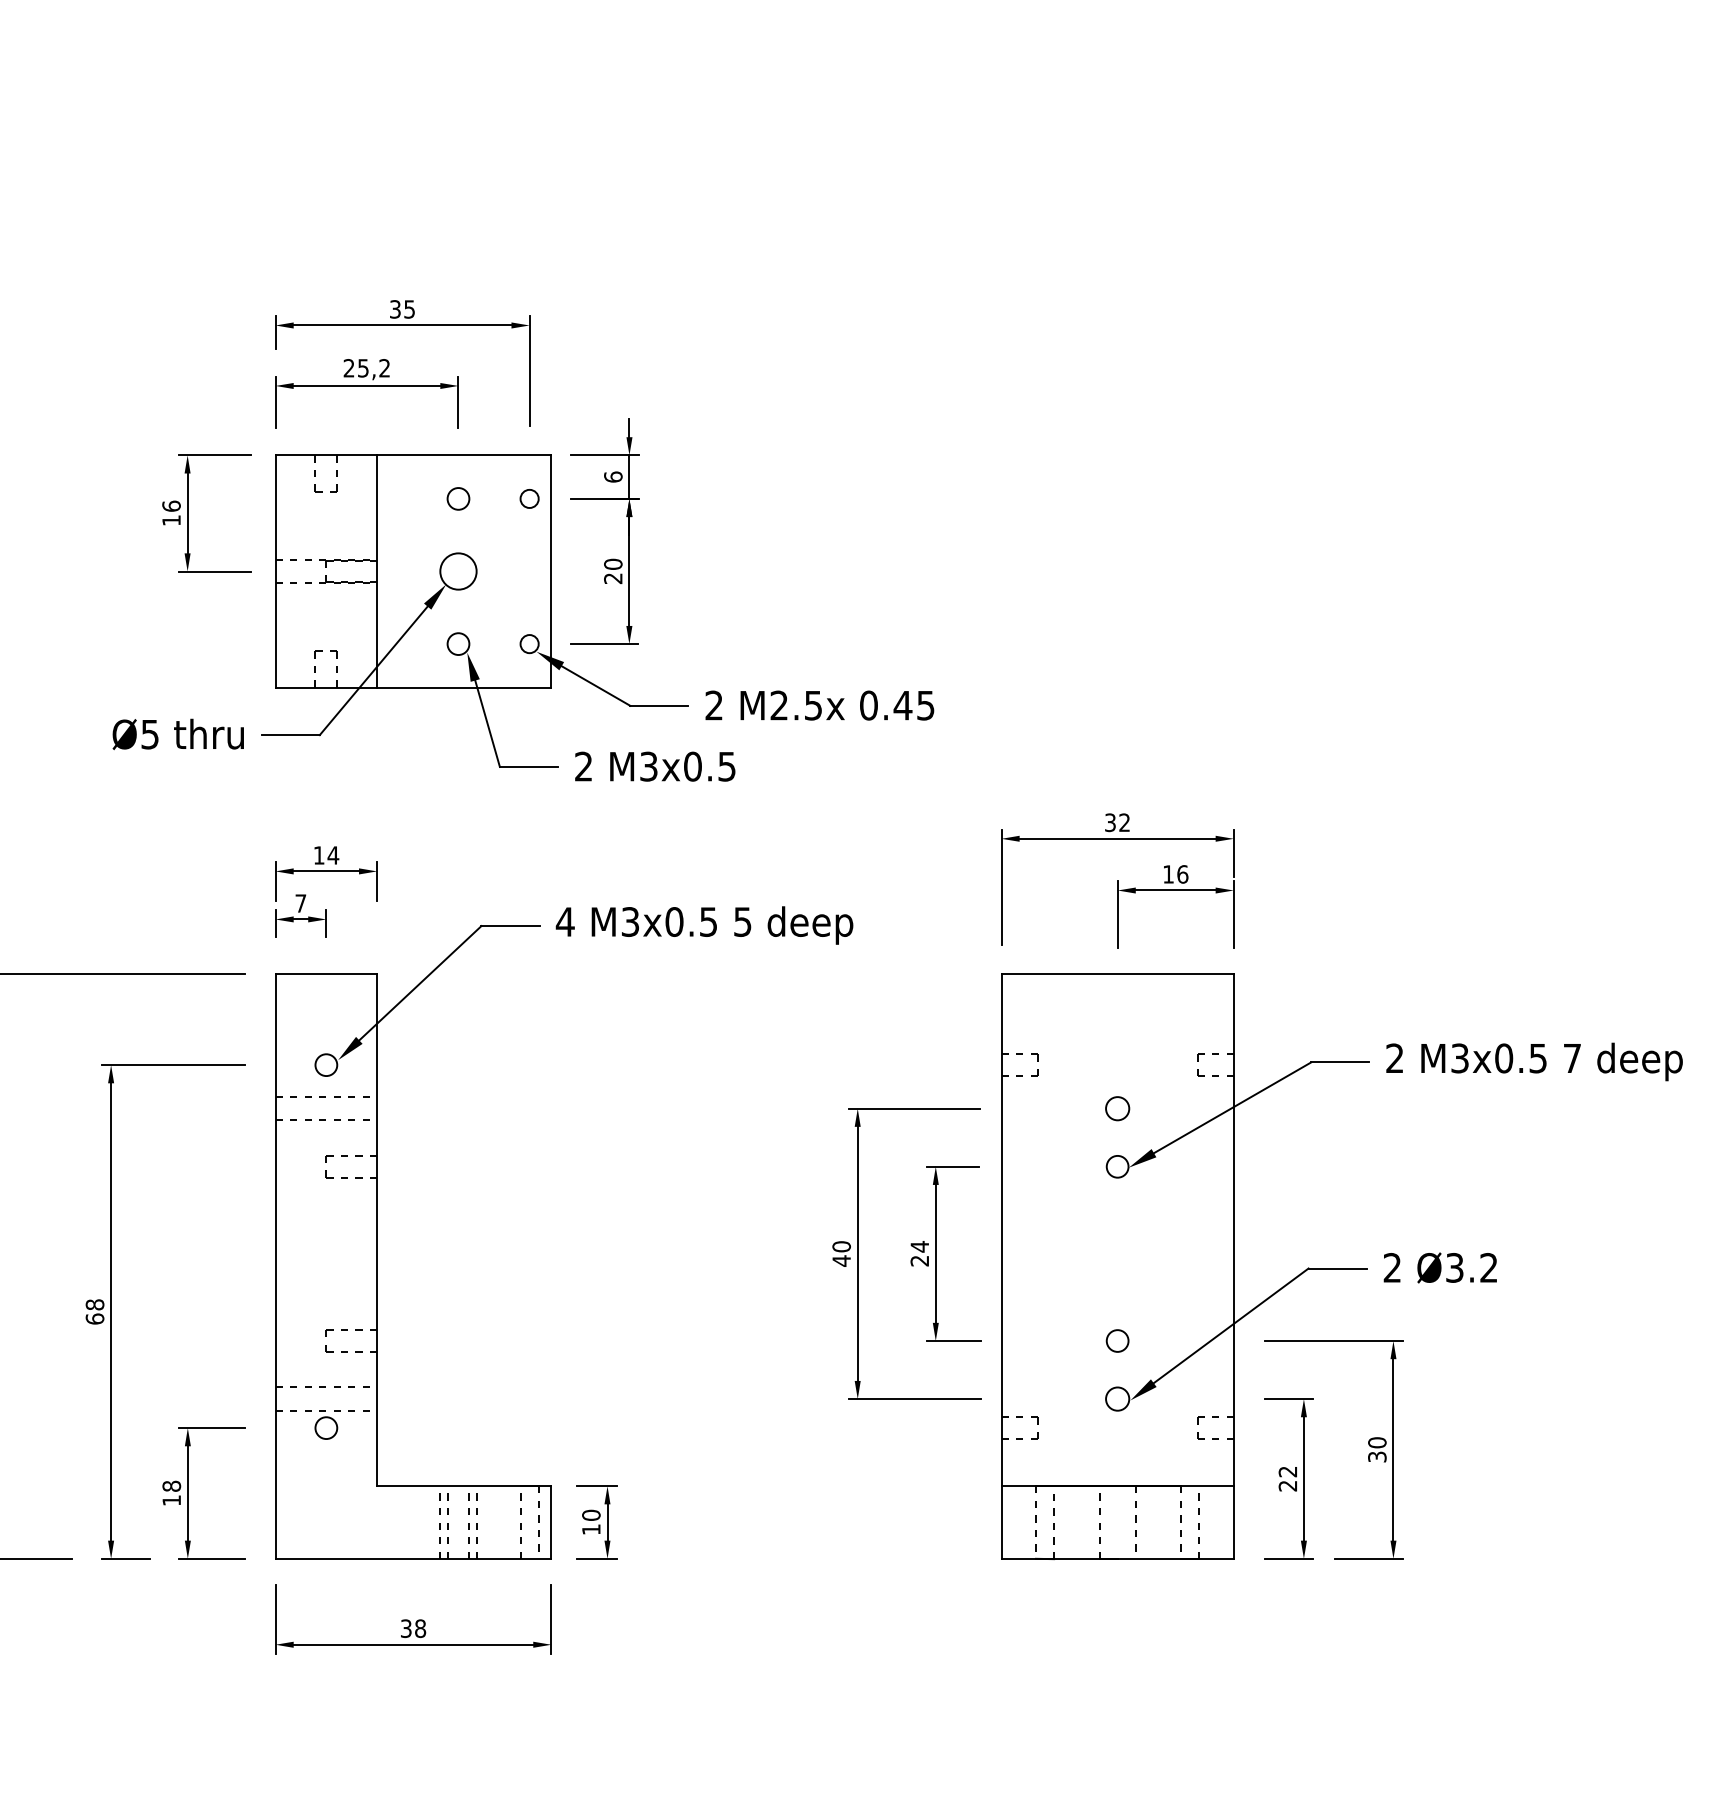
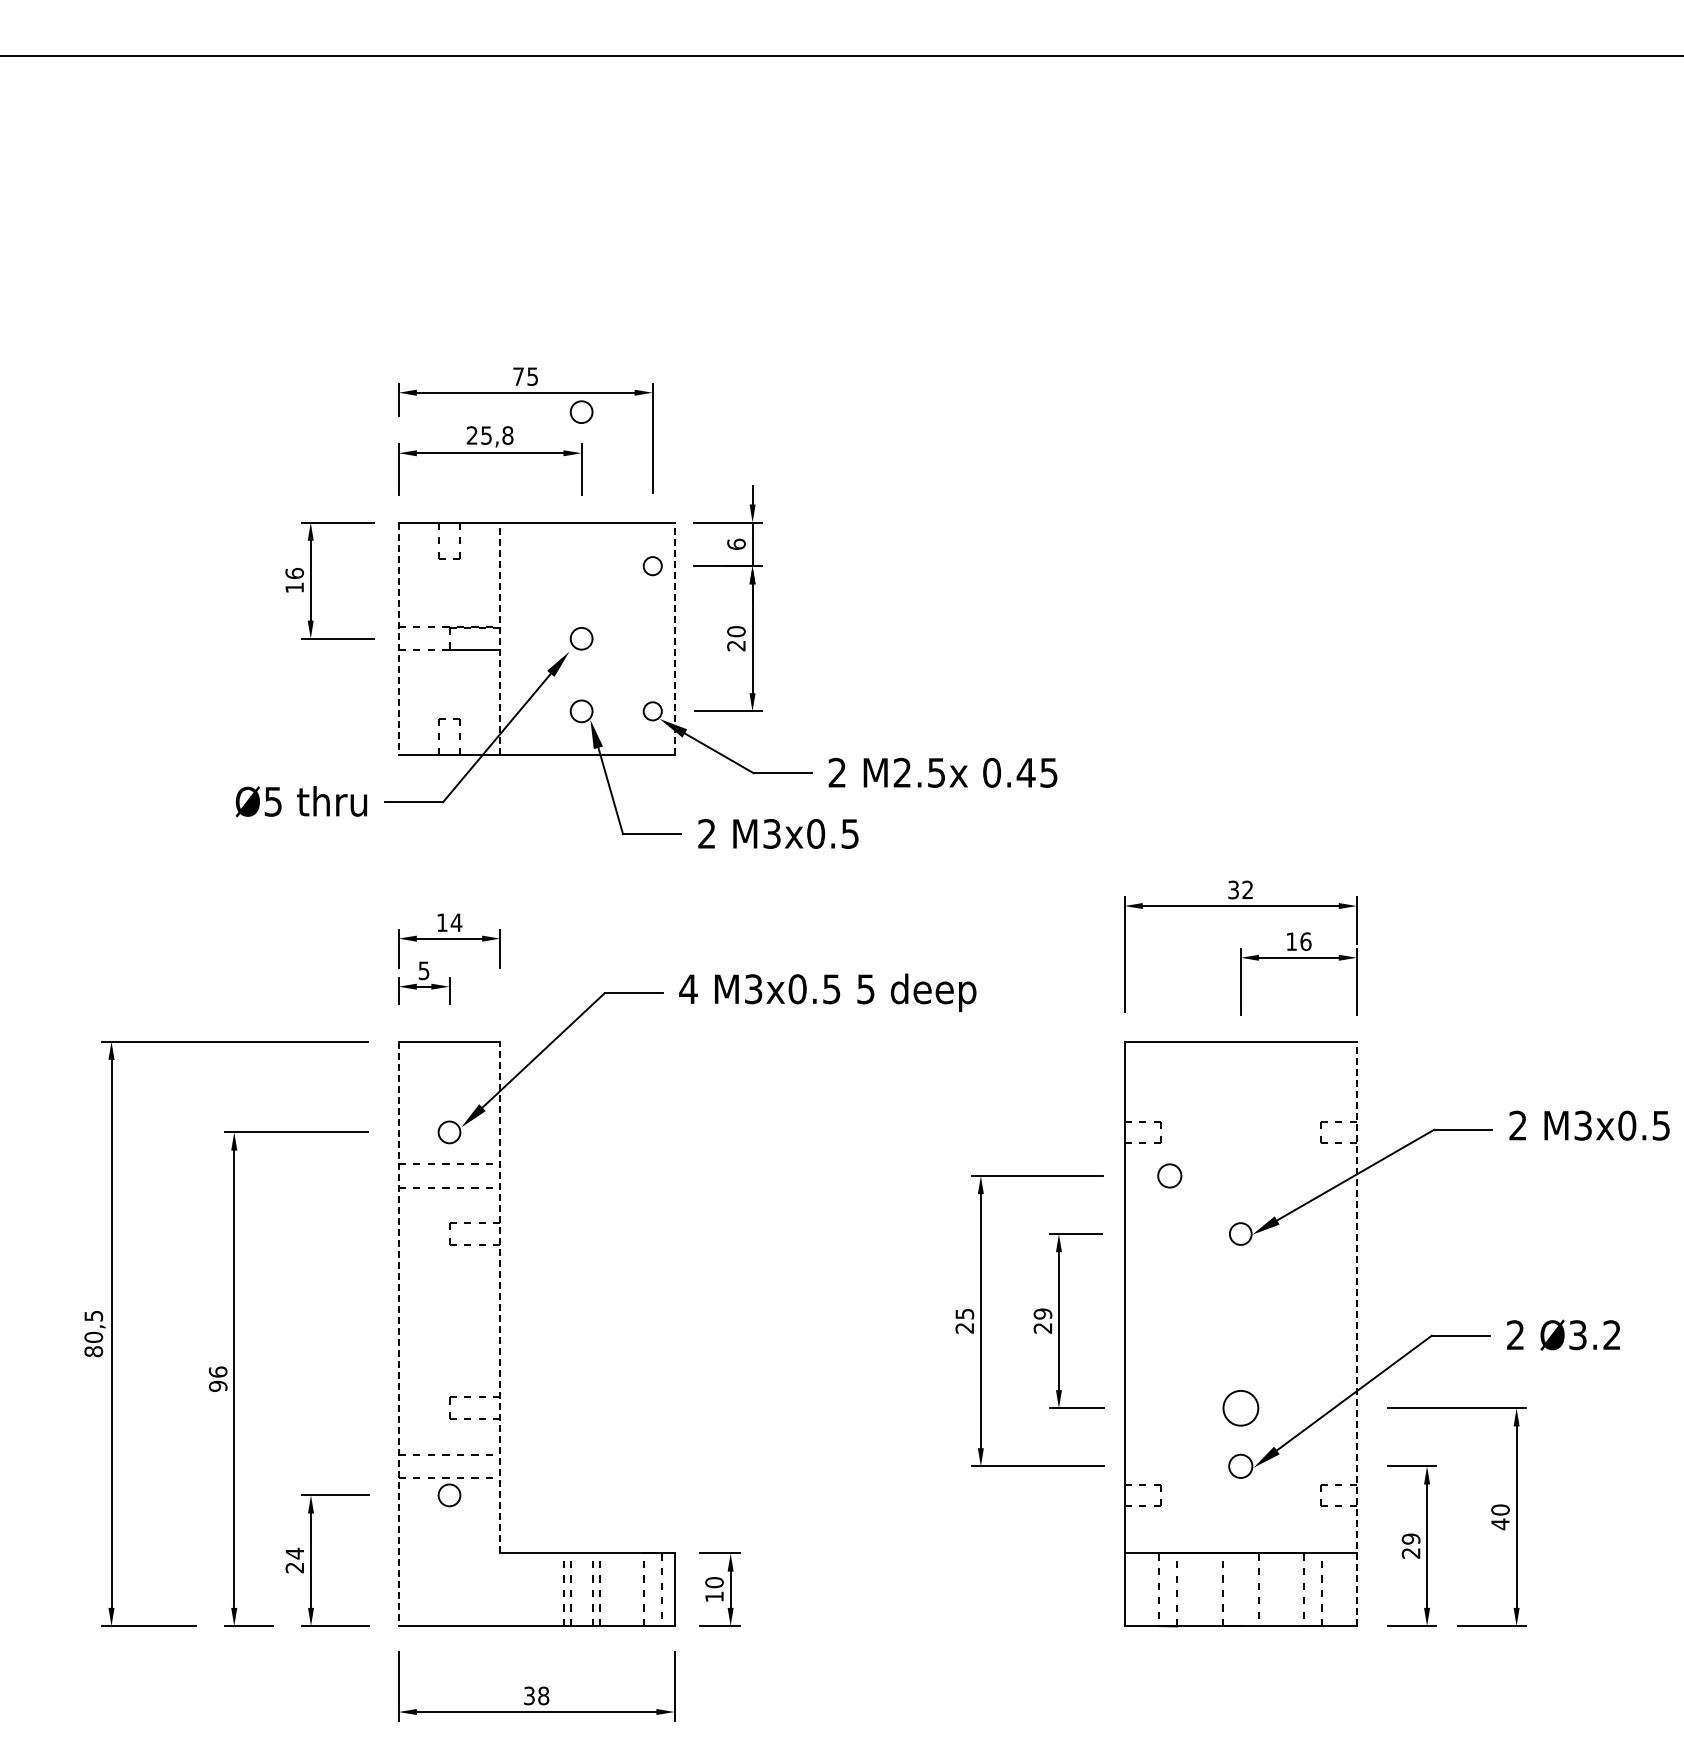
text: (395, 309) -> (518, 376), 35 -> 75
text: (384, 368) -> (507, 435), 25,2 -> 25,8
circle: (458, 498) -> (581, 411), moved
line: (377, 571) -> (500, 638), solid -> dashed
circle: (458, 571) -> (581, 638), size x0.6
line: (551, 571) -> (674, 638), solid -> dashed
line: (275, 572) -> (398, 639), solid -> dashed
text: (300, 903) -> (423, 970), 7 -> 5
circle: (1117, 1108) -> (1169, 1175), moved
line: (377, 1230) -> (500, 1297), solid -> dashed
text: (919, 1246) -> (1042, 1313), 24 -> 29
text: (841, 1253) -> (964, 1320), 40 -> 25
line: (1233, 1266) -> (1356, 1333), solid -> dashed
line: (275, 1267) -> (398, 1334), solid -> dashed
text: (94, 1311) -> (217, 1378), 68 -> 96
circle: (1117, 1340) -> (1240, 1407), size x1.6
text: (1377, 1456) -> (1500, 1523), 30 -> 40
text: (1287, 1471) -> (1410, 1538), 22 -> 29
text: (171, 1492) -> (294, 1559), 18 -> 24

